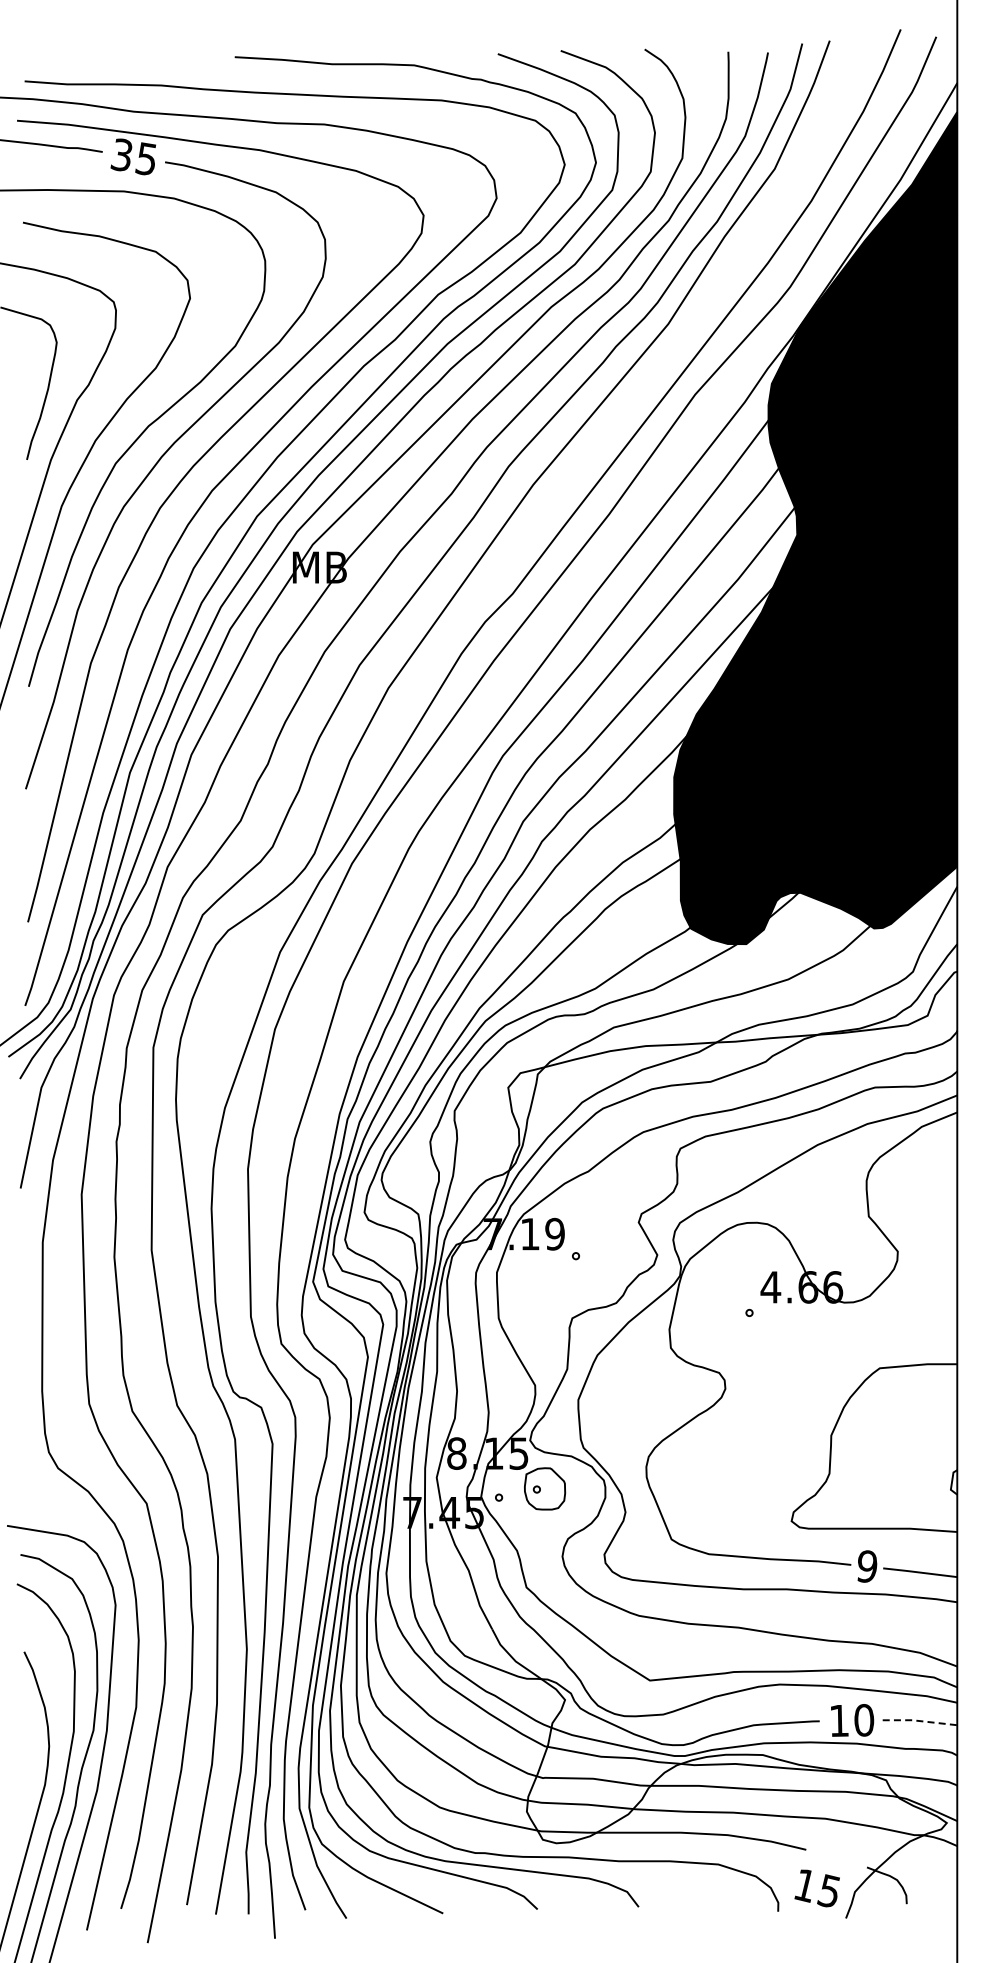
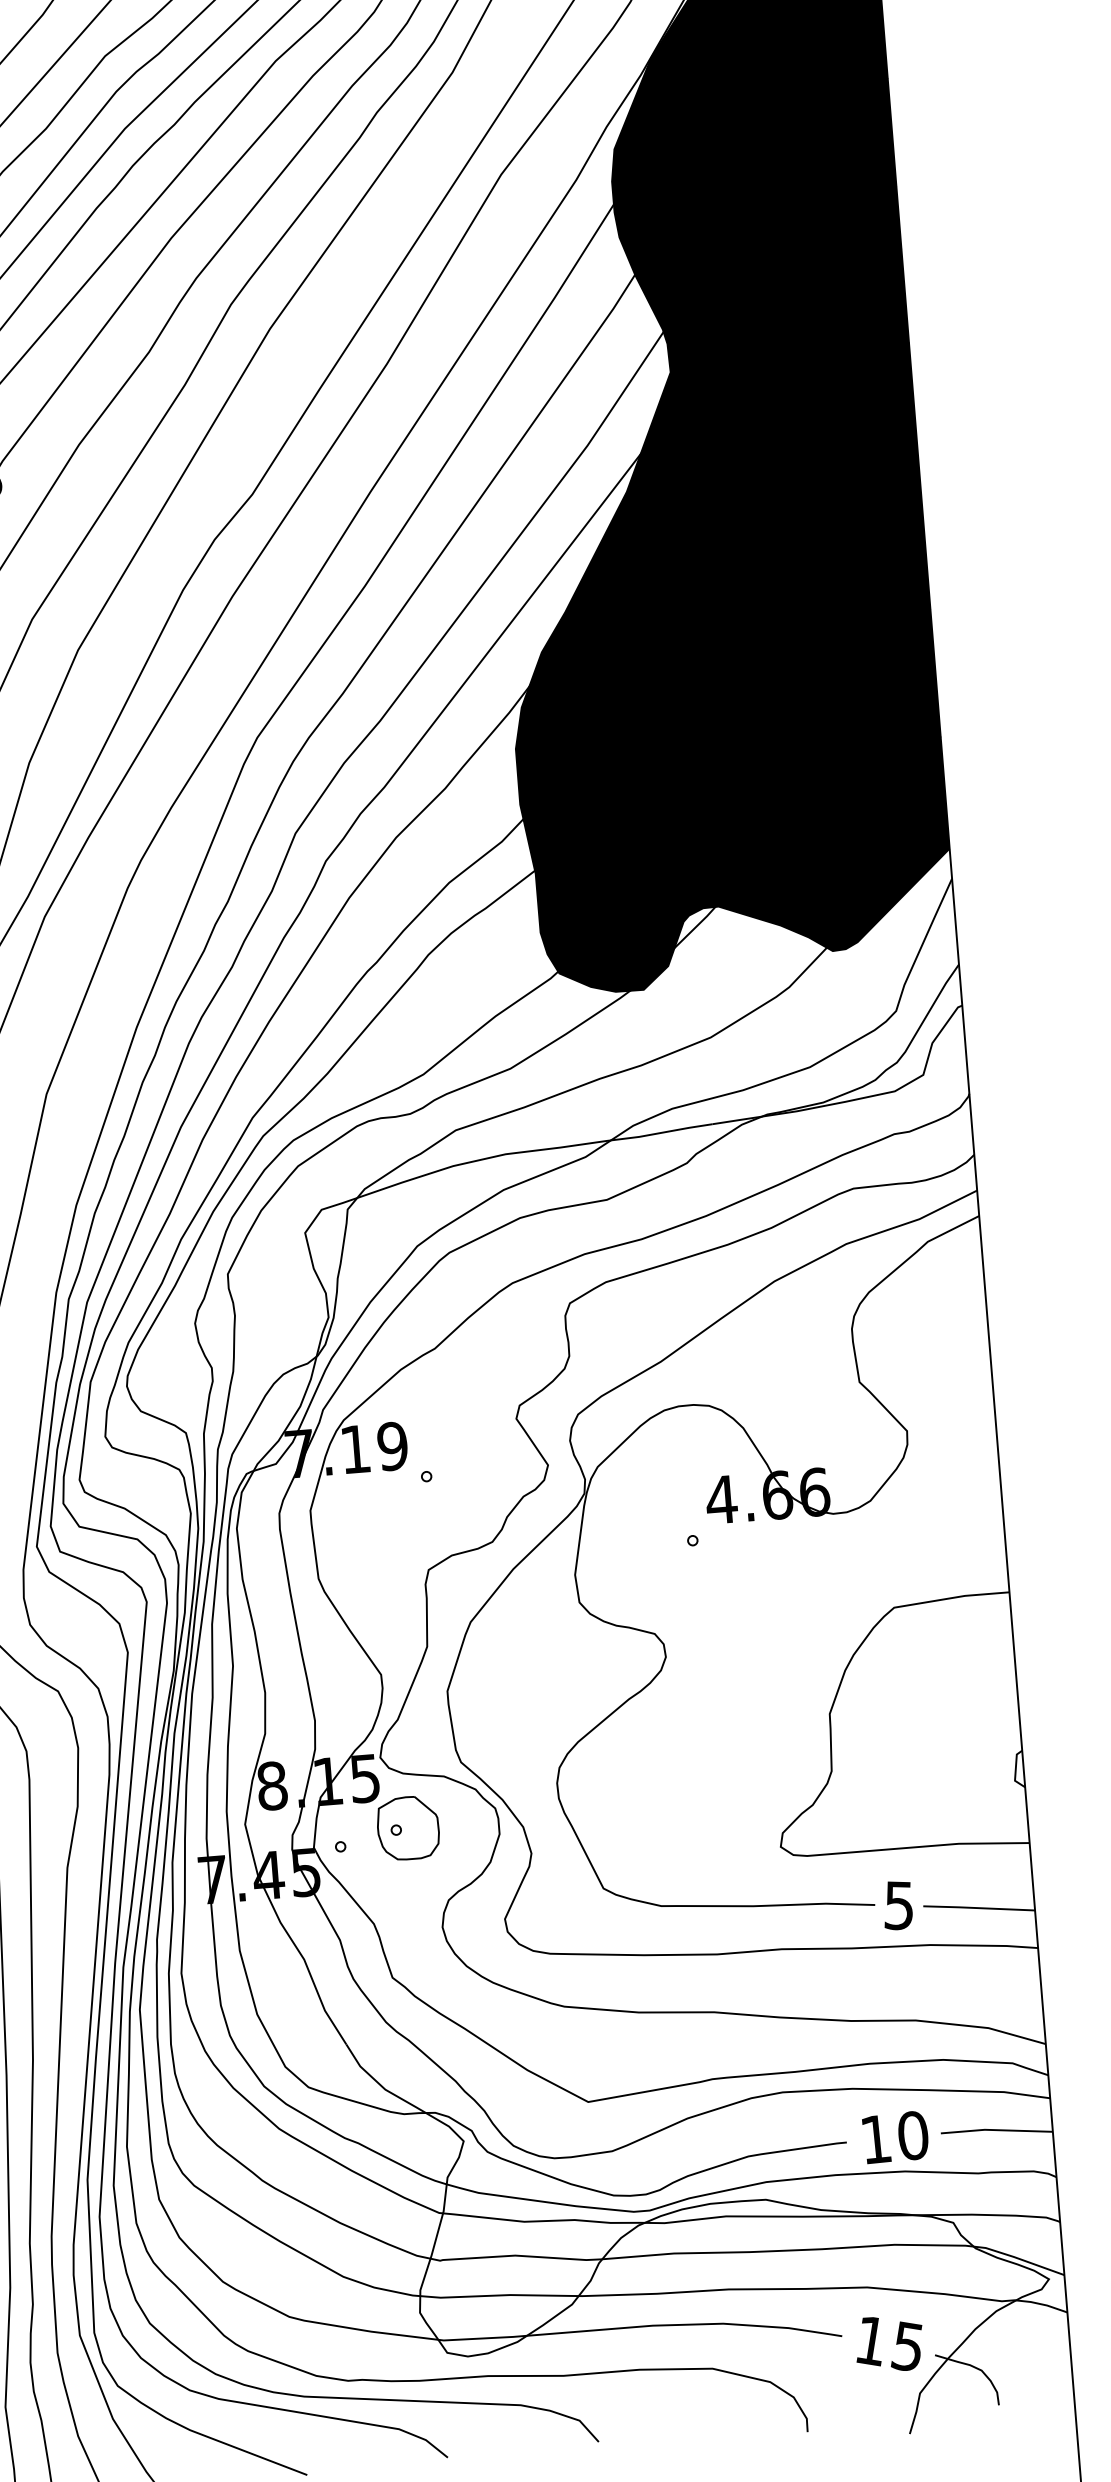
text: (866, 1566) -> (898, 1905), 9 -> 5
line: (919, 1721) -> (995, 2130), dashed -> solid
text: (816, 1888) -> (888, 2344), moved

